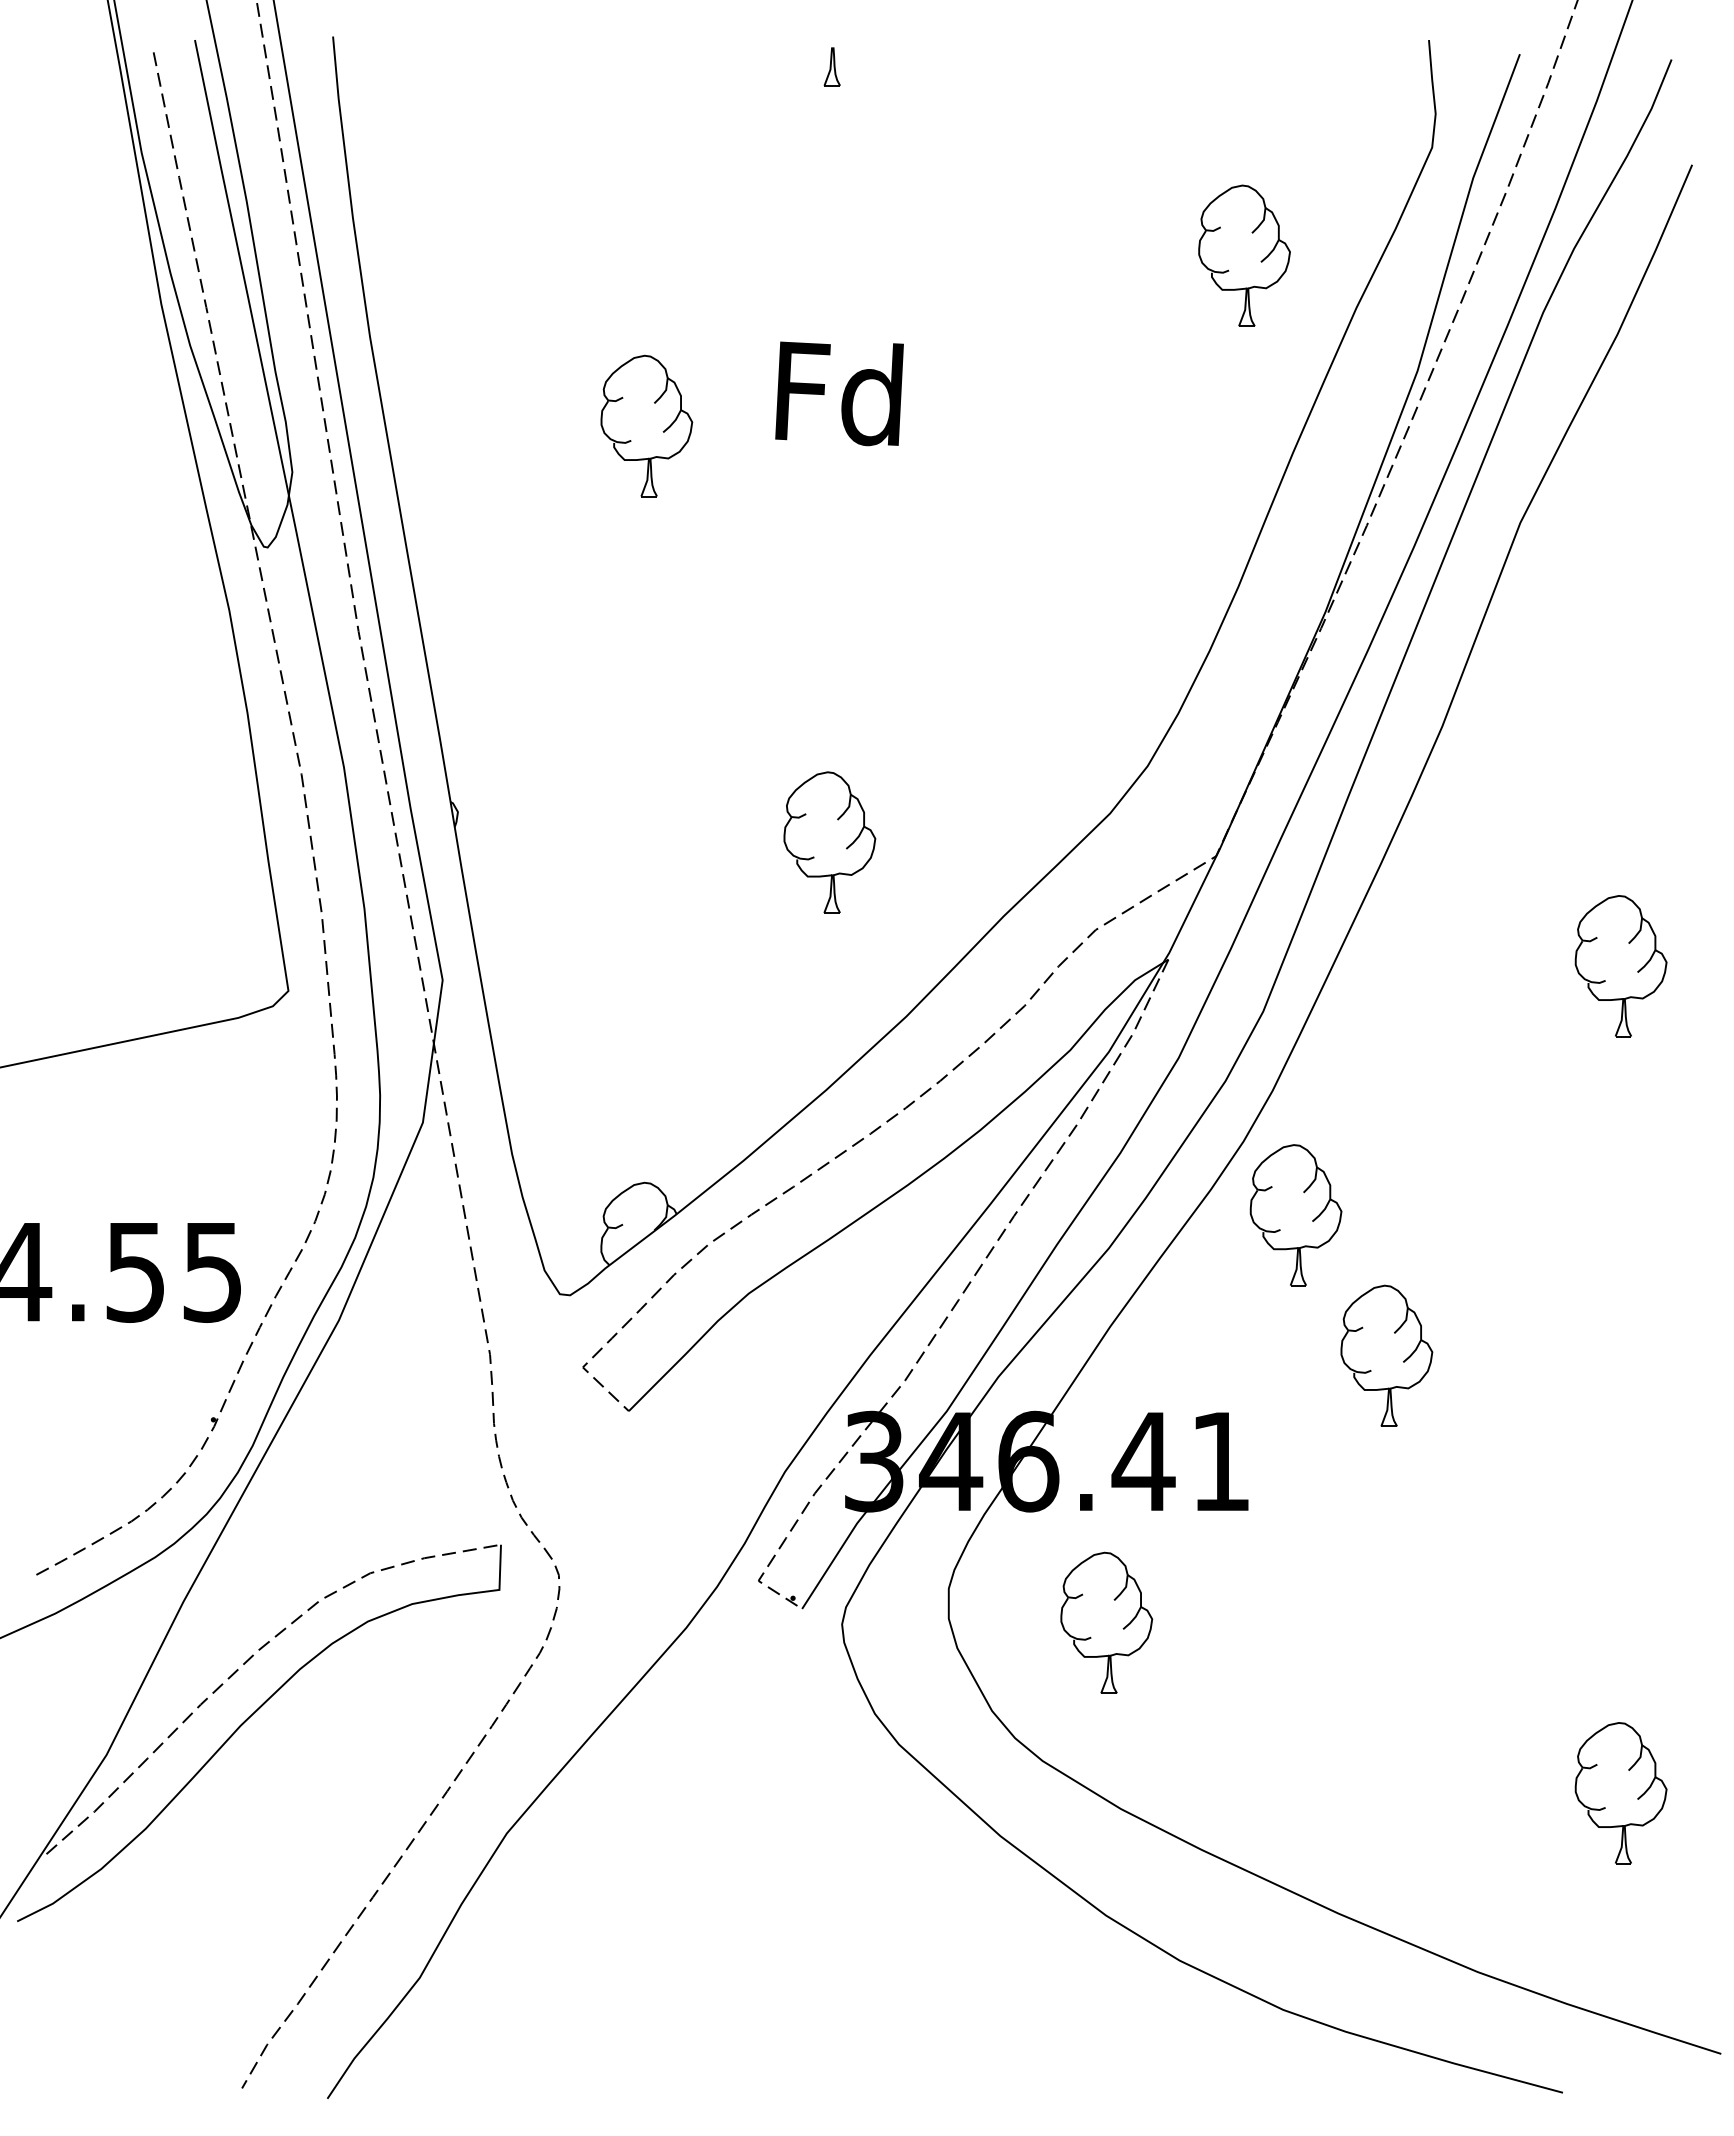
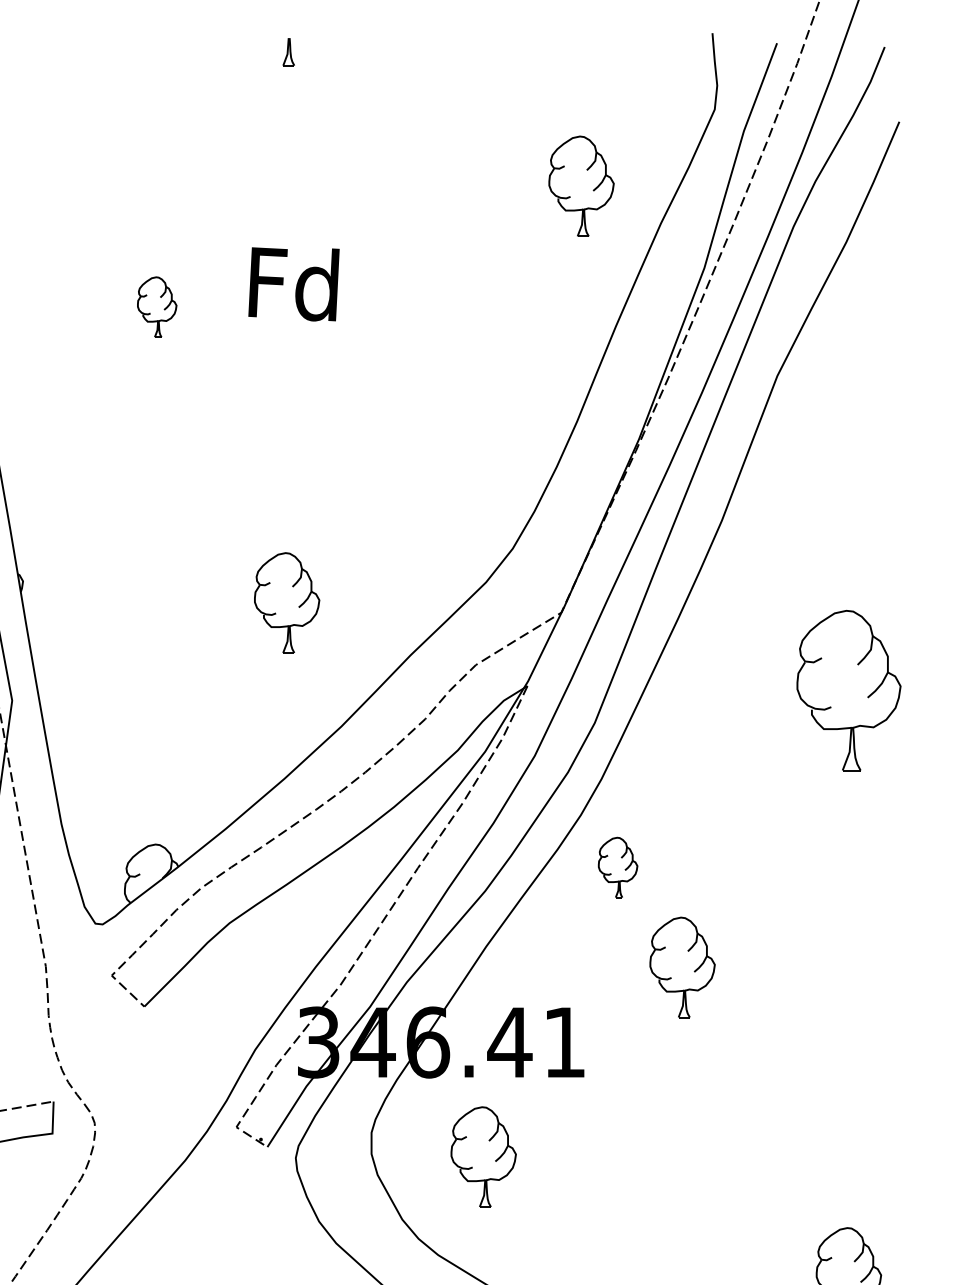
part: (646, 425) -> (156, 306), size x0.6
part: (1620, 966) -> (848, 690), size x1.6
part: (1295, 1215) -> (617, 867), size x0.6

